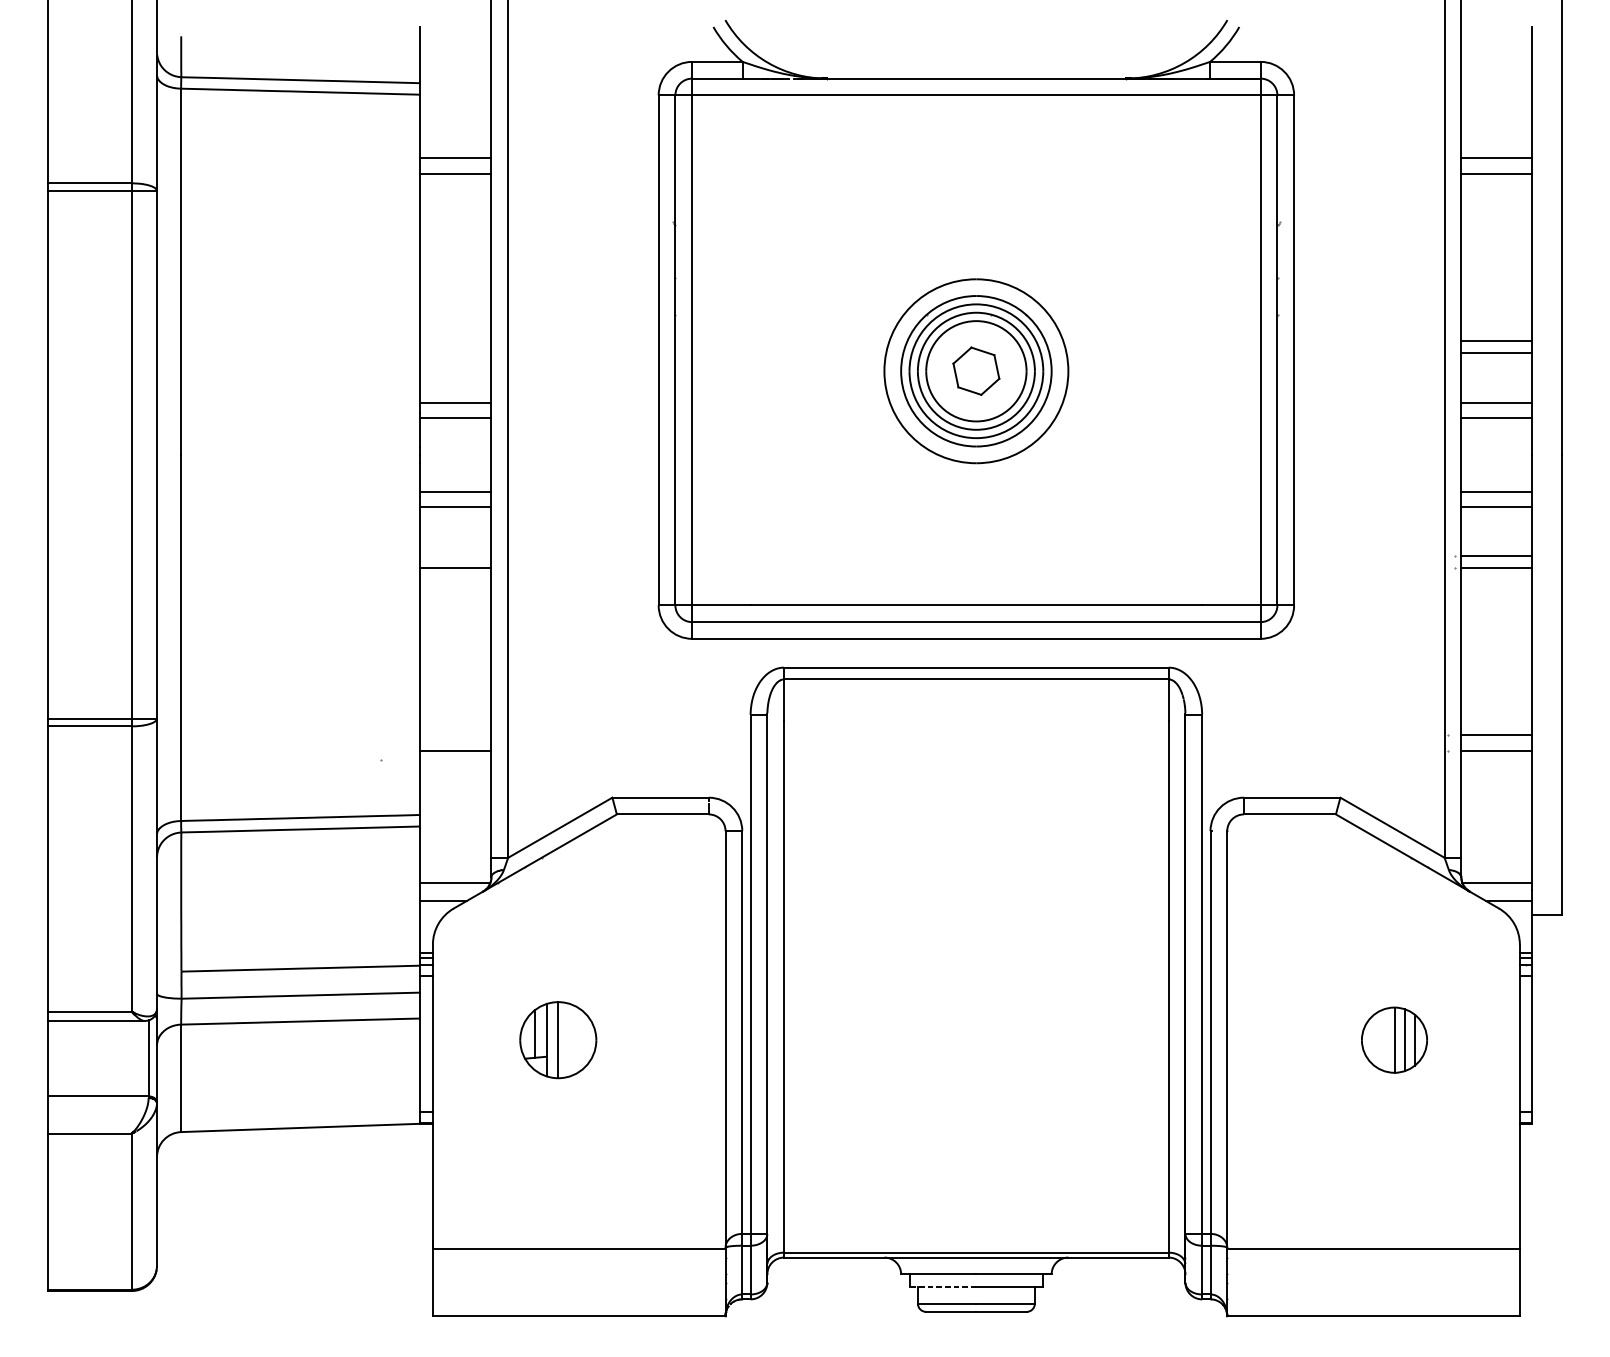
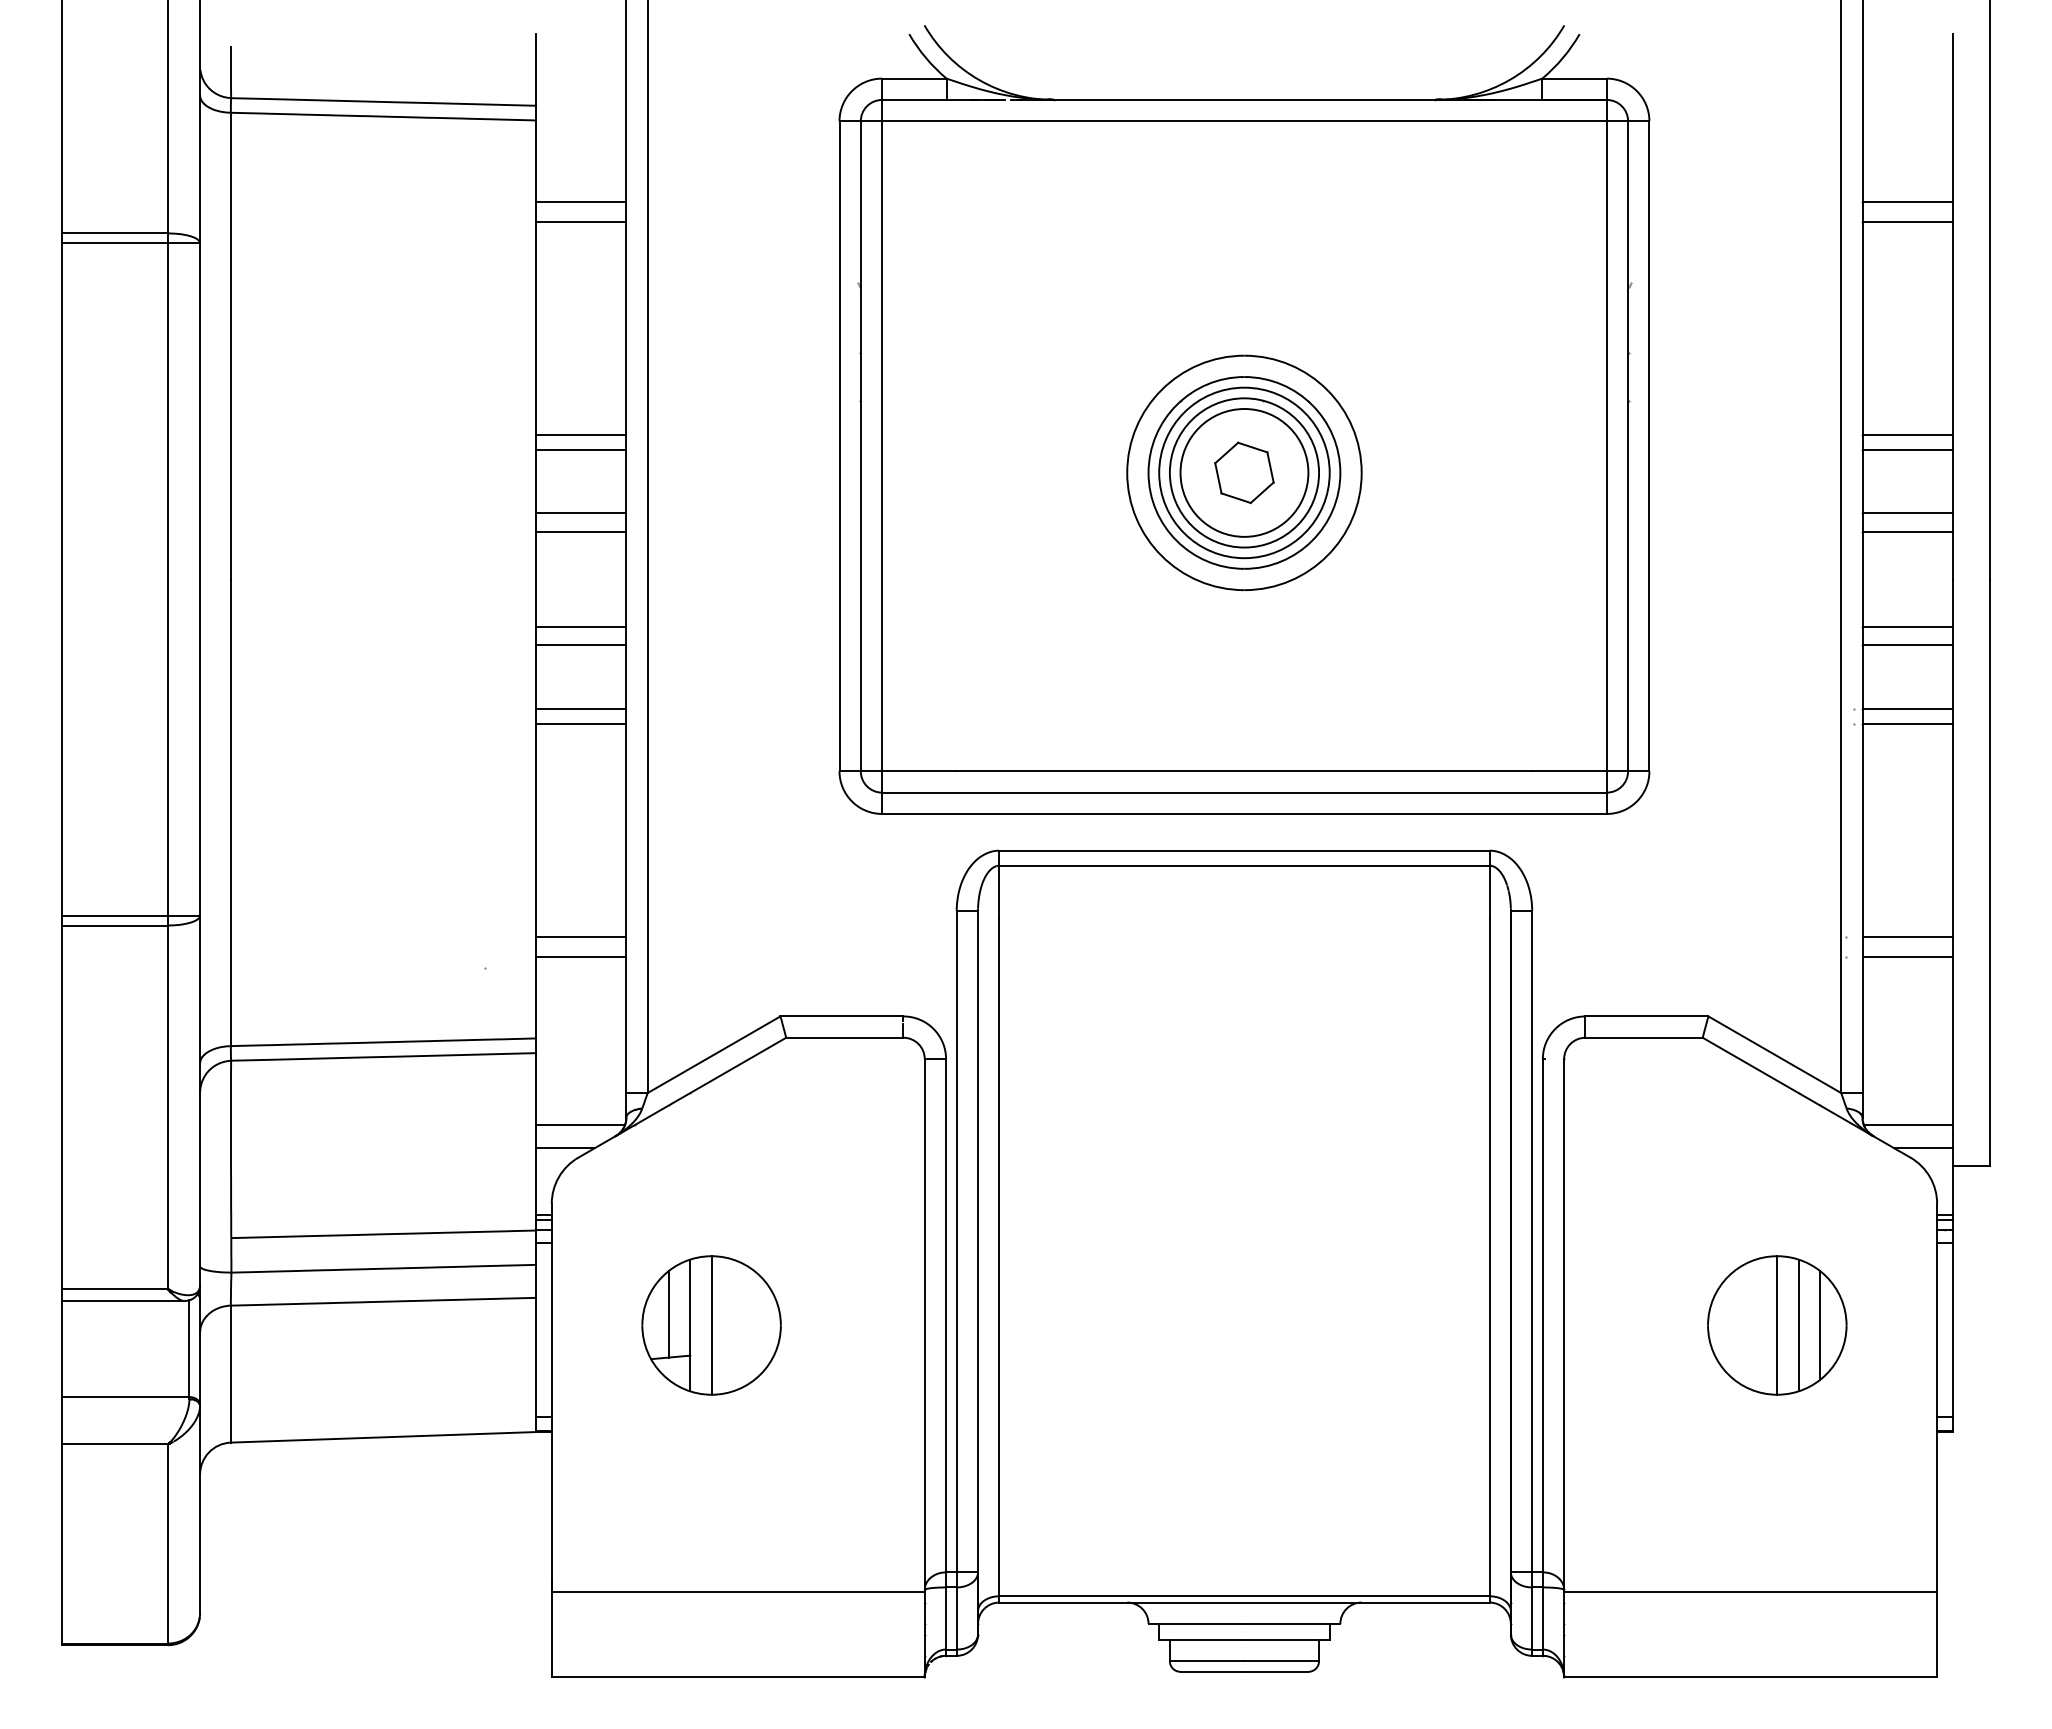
line: (455, 341) -> (580, 434), added
line: (455, 353) -> (580, 450), added
line: (455, 556) -> (580, 708), added
line: (455, 734) -> (580, 936), added
part: (558, 1040) -> (711, 1325), size x1.43
part: (1394, 1040) -> (1777, 1325), size x1.67
line: (942, 1286) -> (1201, 1639), dashed -> solid

